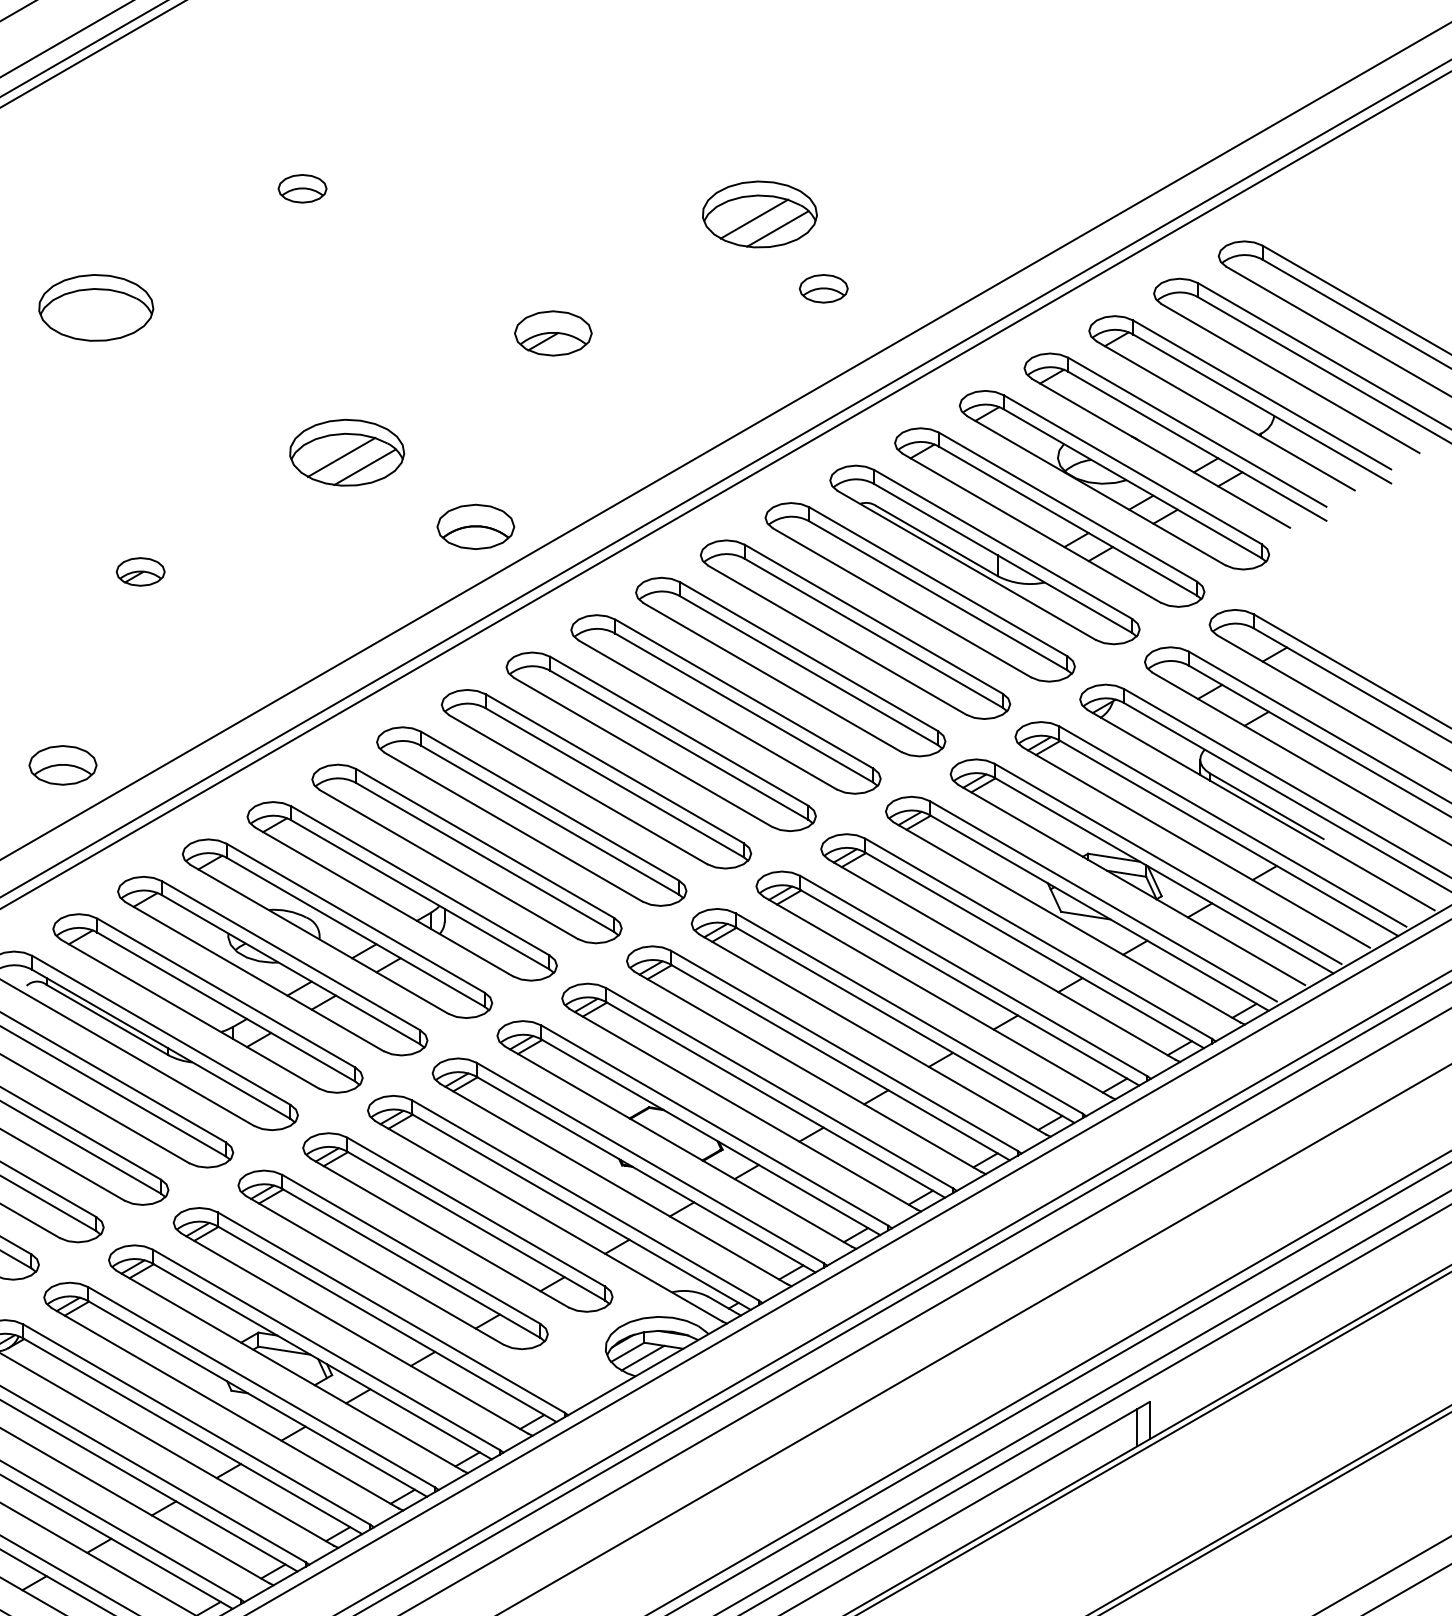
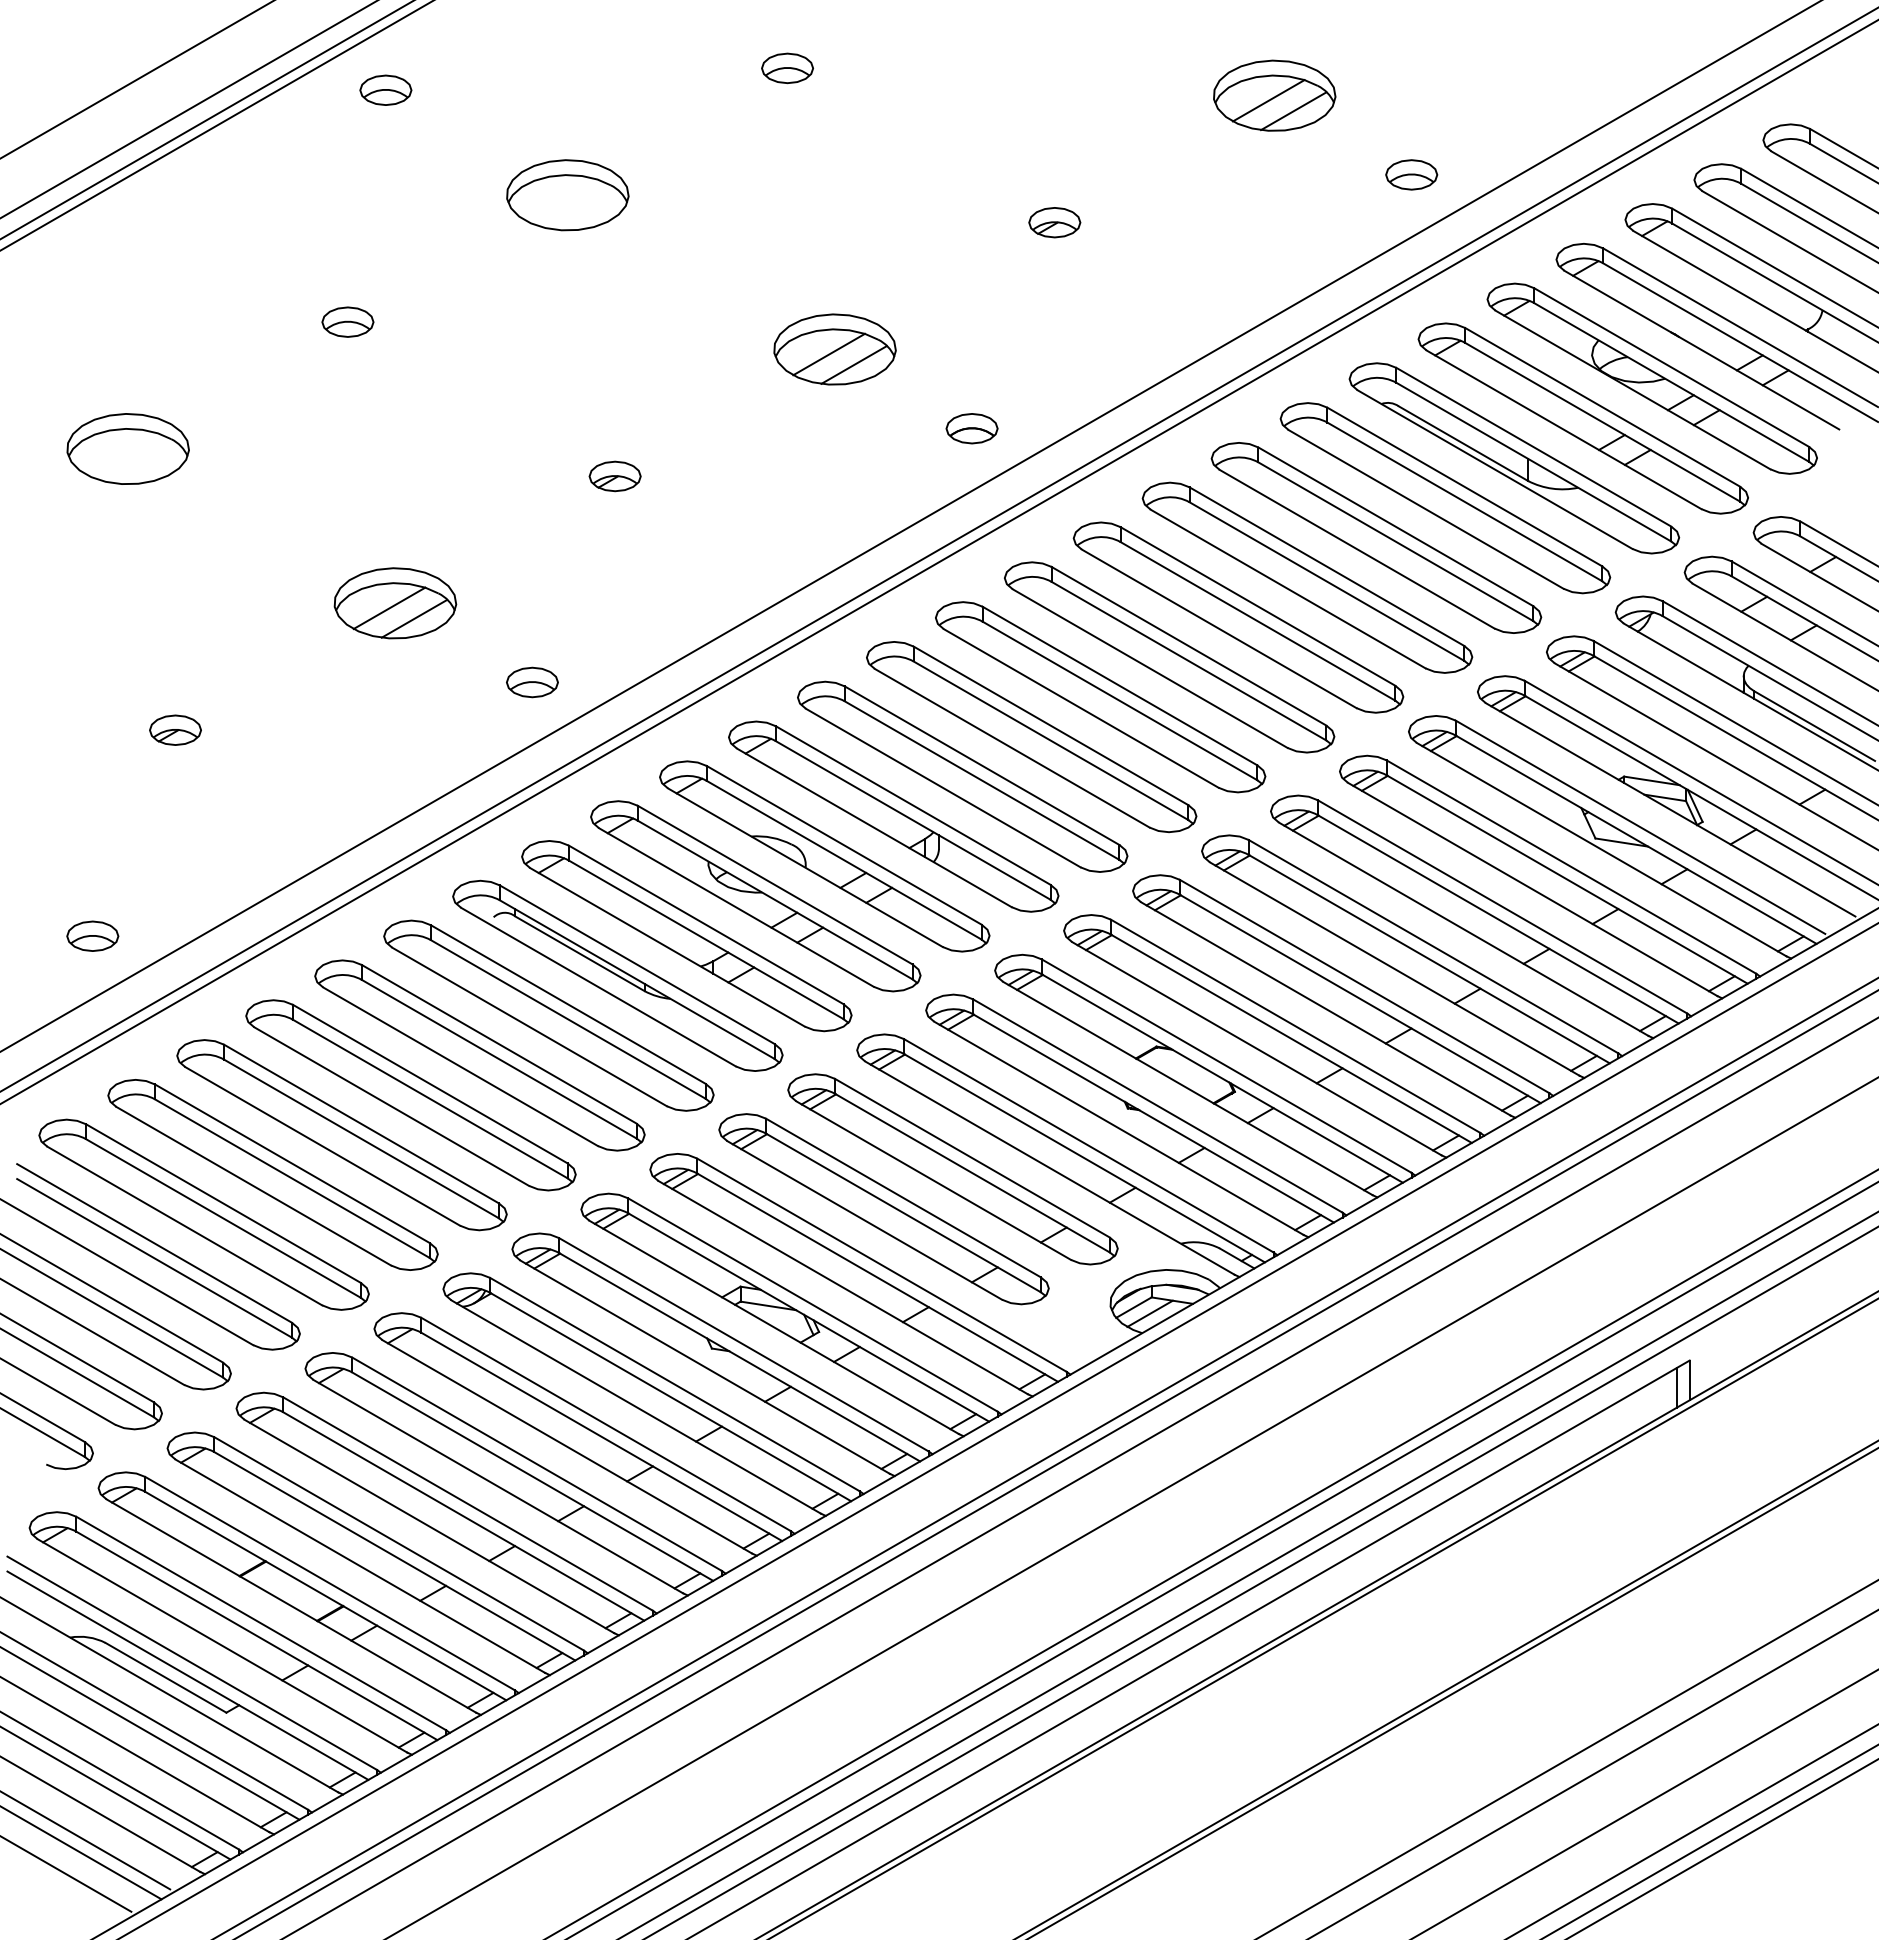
part: (823, 288) -> (1411, 174), moved
part: (553, 333) -> (1054, 222), size x0.62
part: (475, 526) -> (971, 428), size x0.62
part: (63, 765) -> (532, 682), size x0.71

